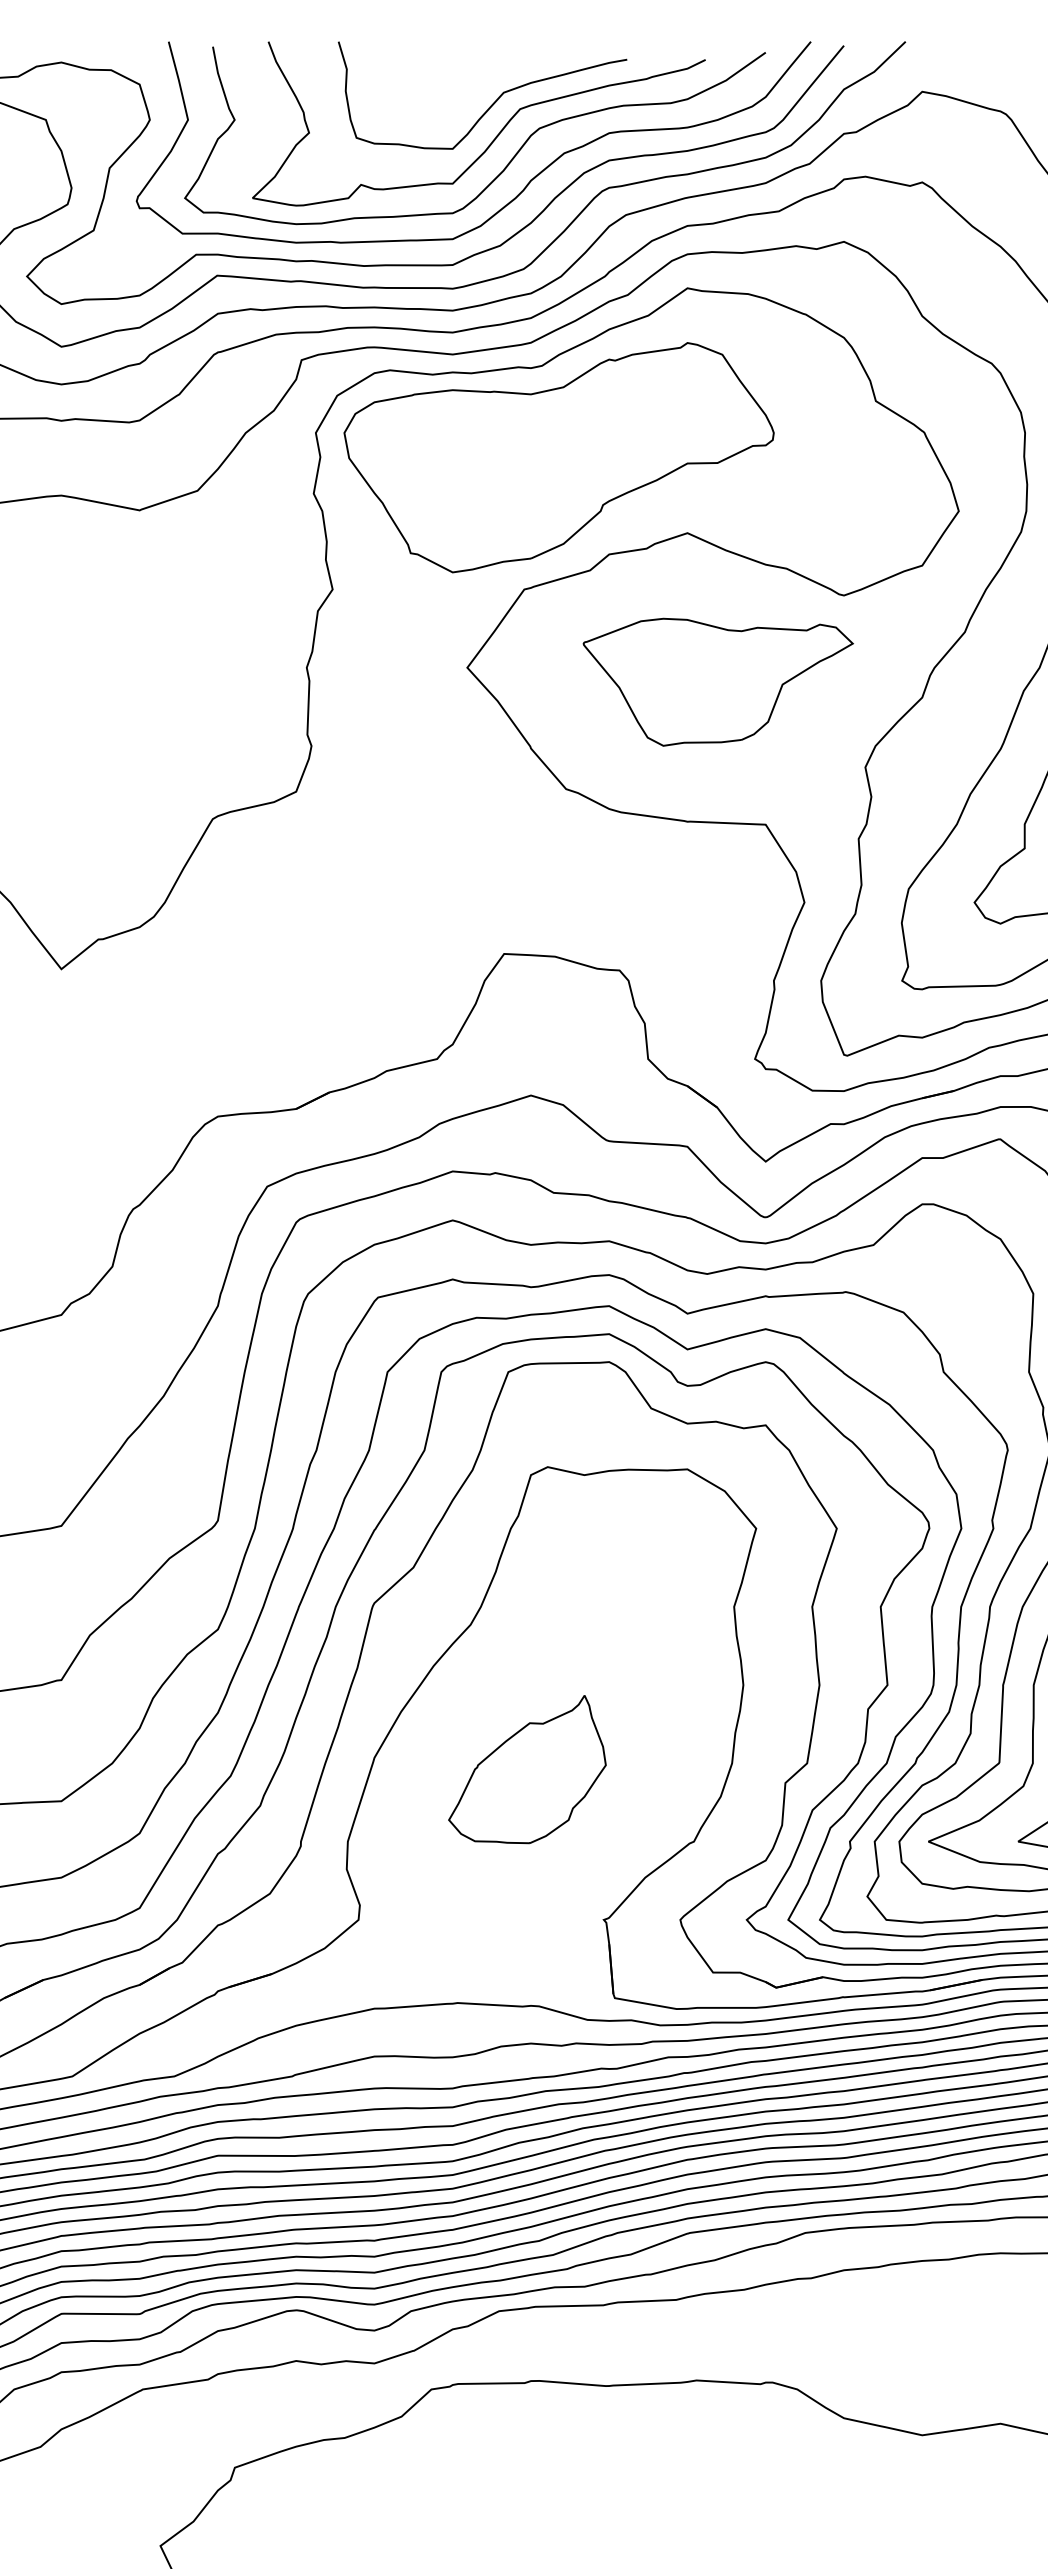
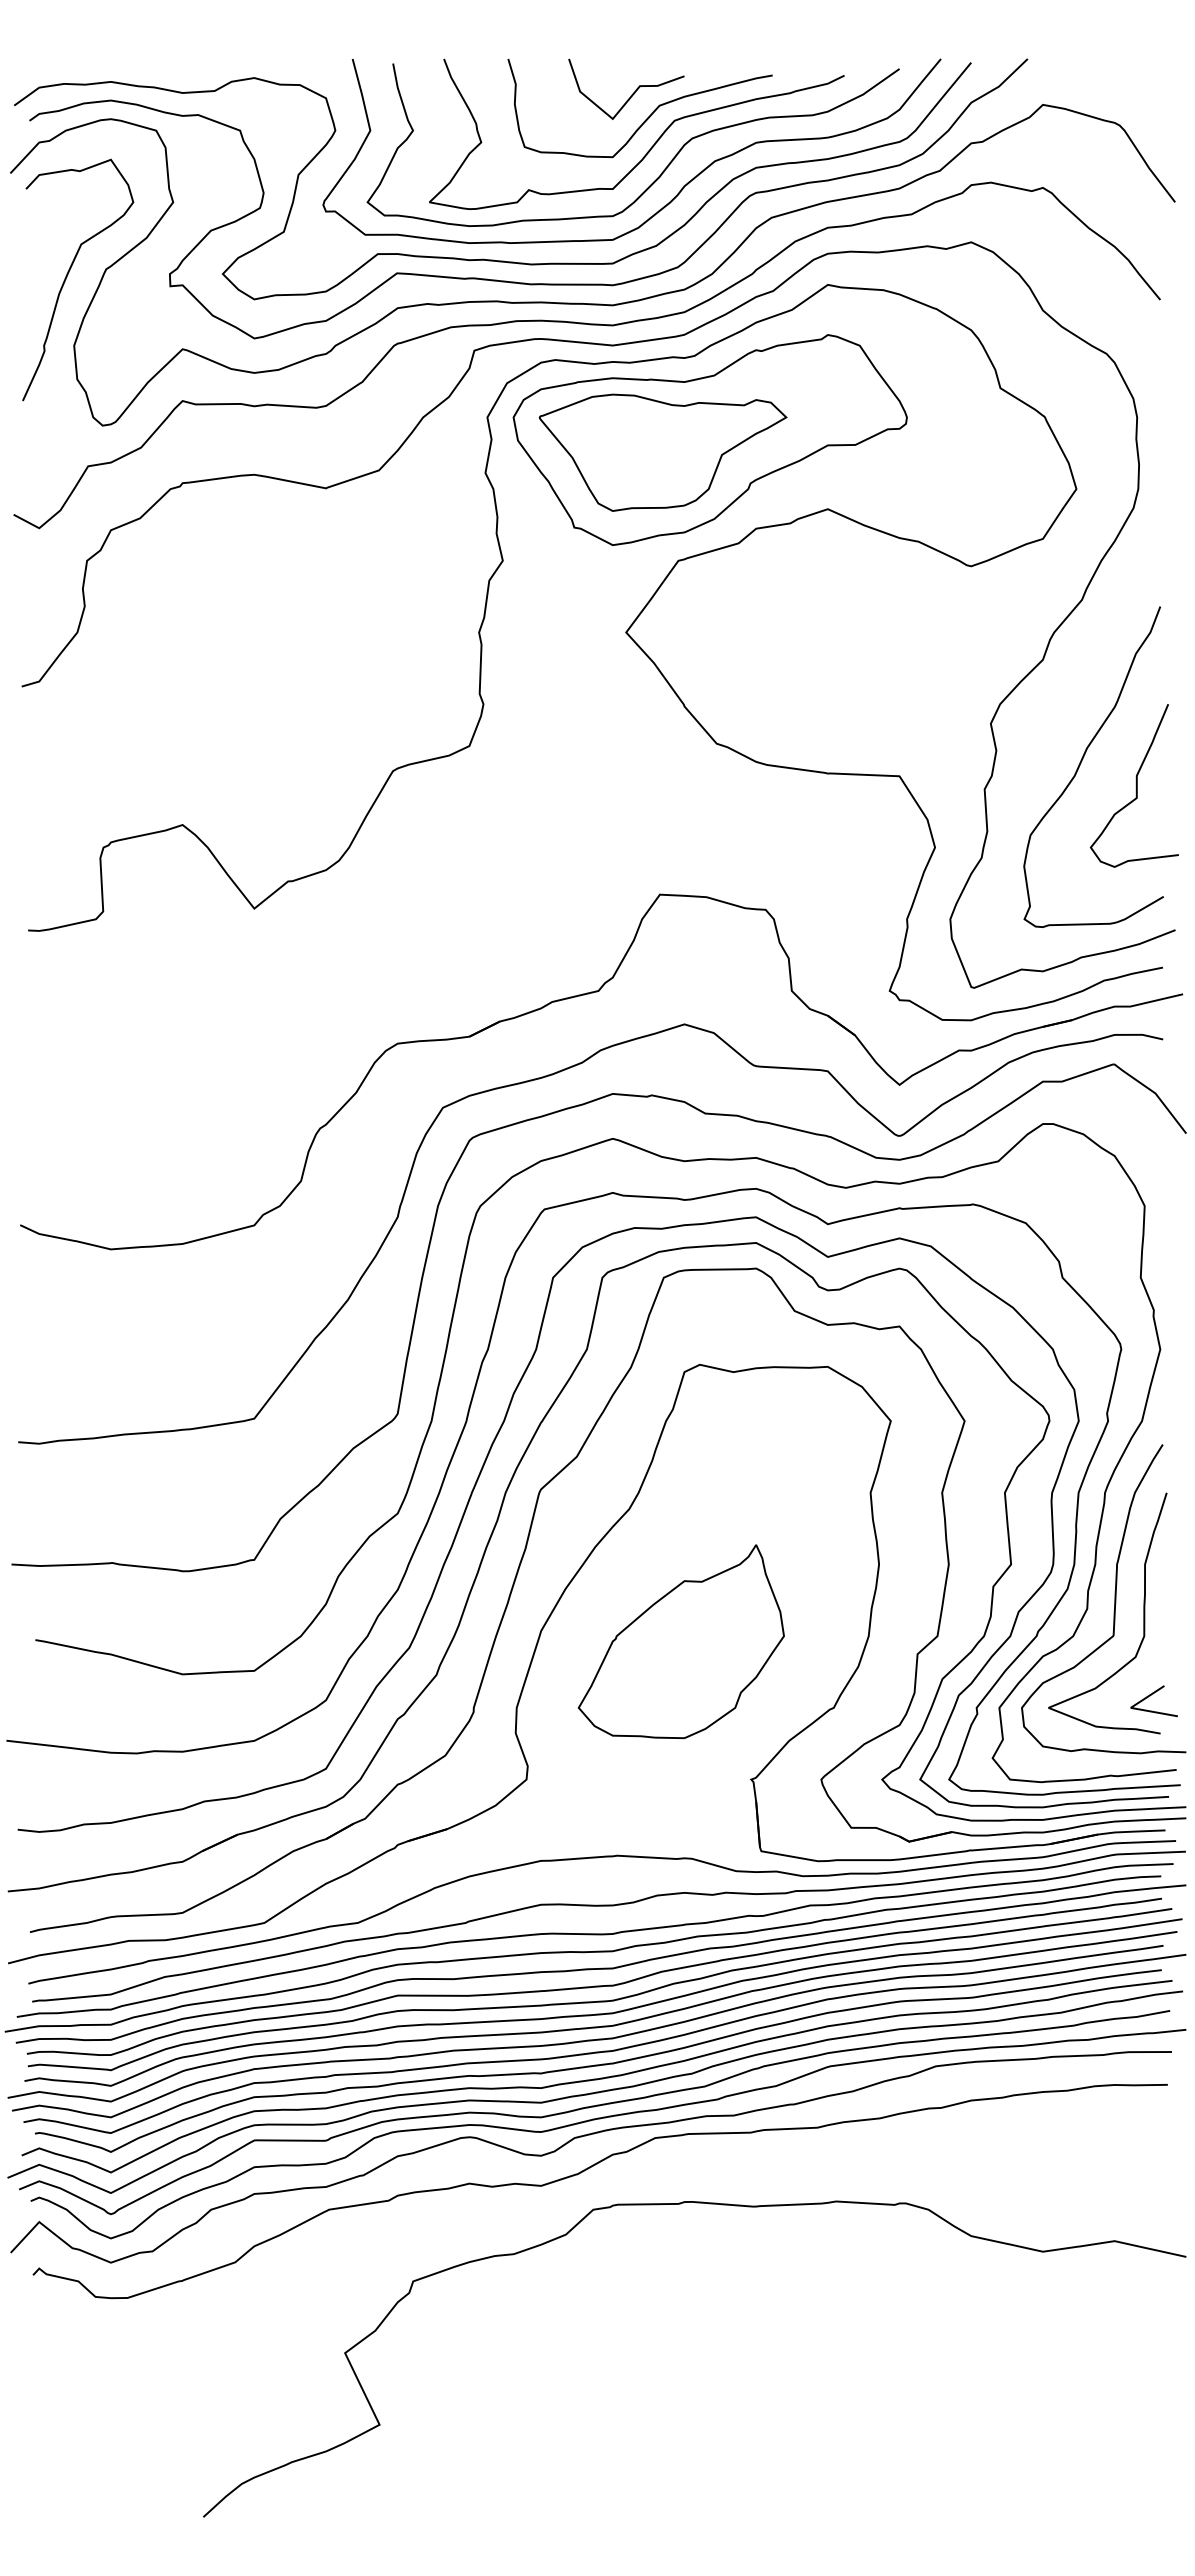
curve: (474, 79) -> (632, 93), added
part: (717, 681) -> (662, 452), moved
part: (526, 1769) -> (680, 1641), size x1.43

